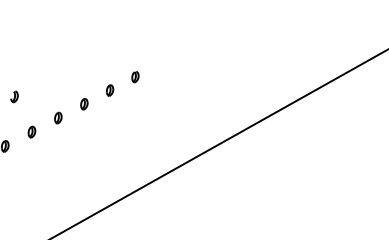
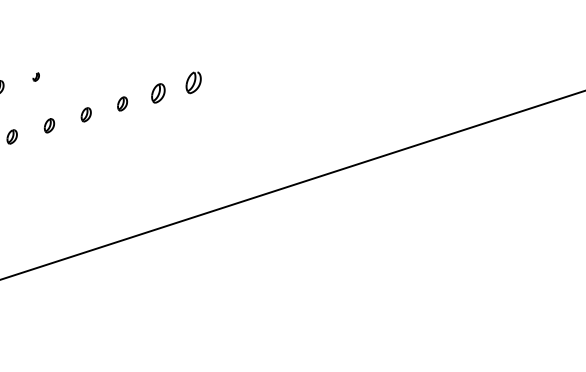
part: (135, 76) -> (193, 82), size x1.6
part: (110, 89) -> (158, 92), size x1.4
part: (13, 96) -> (35, 76), size x0.6

